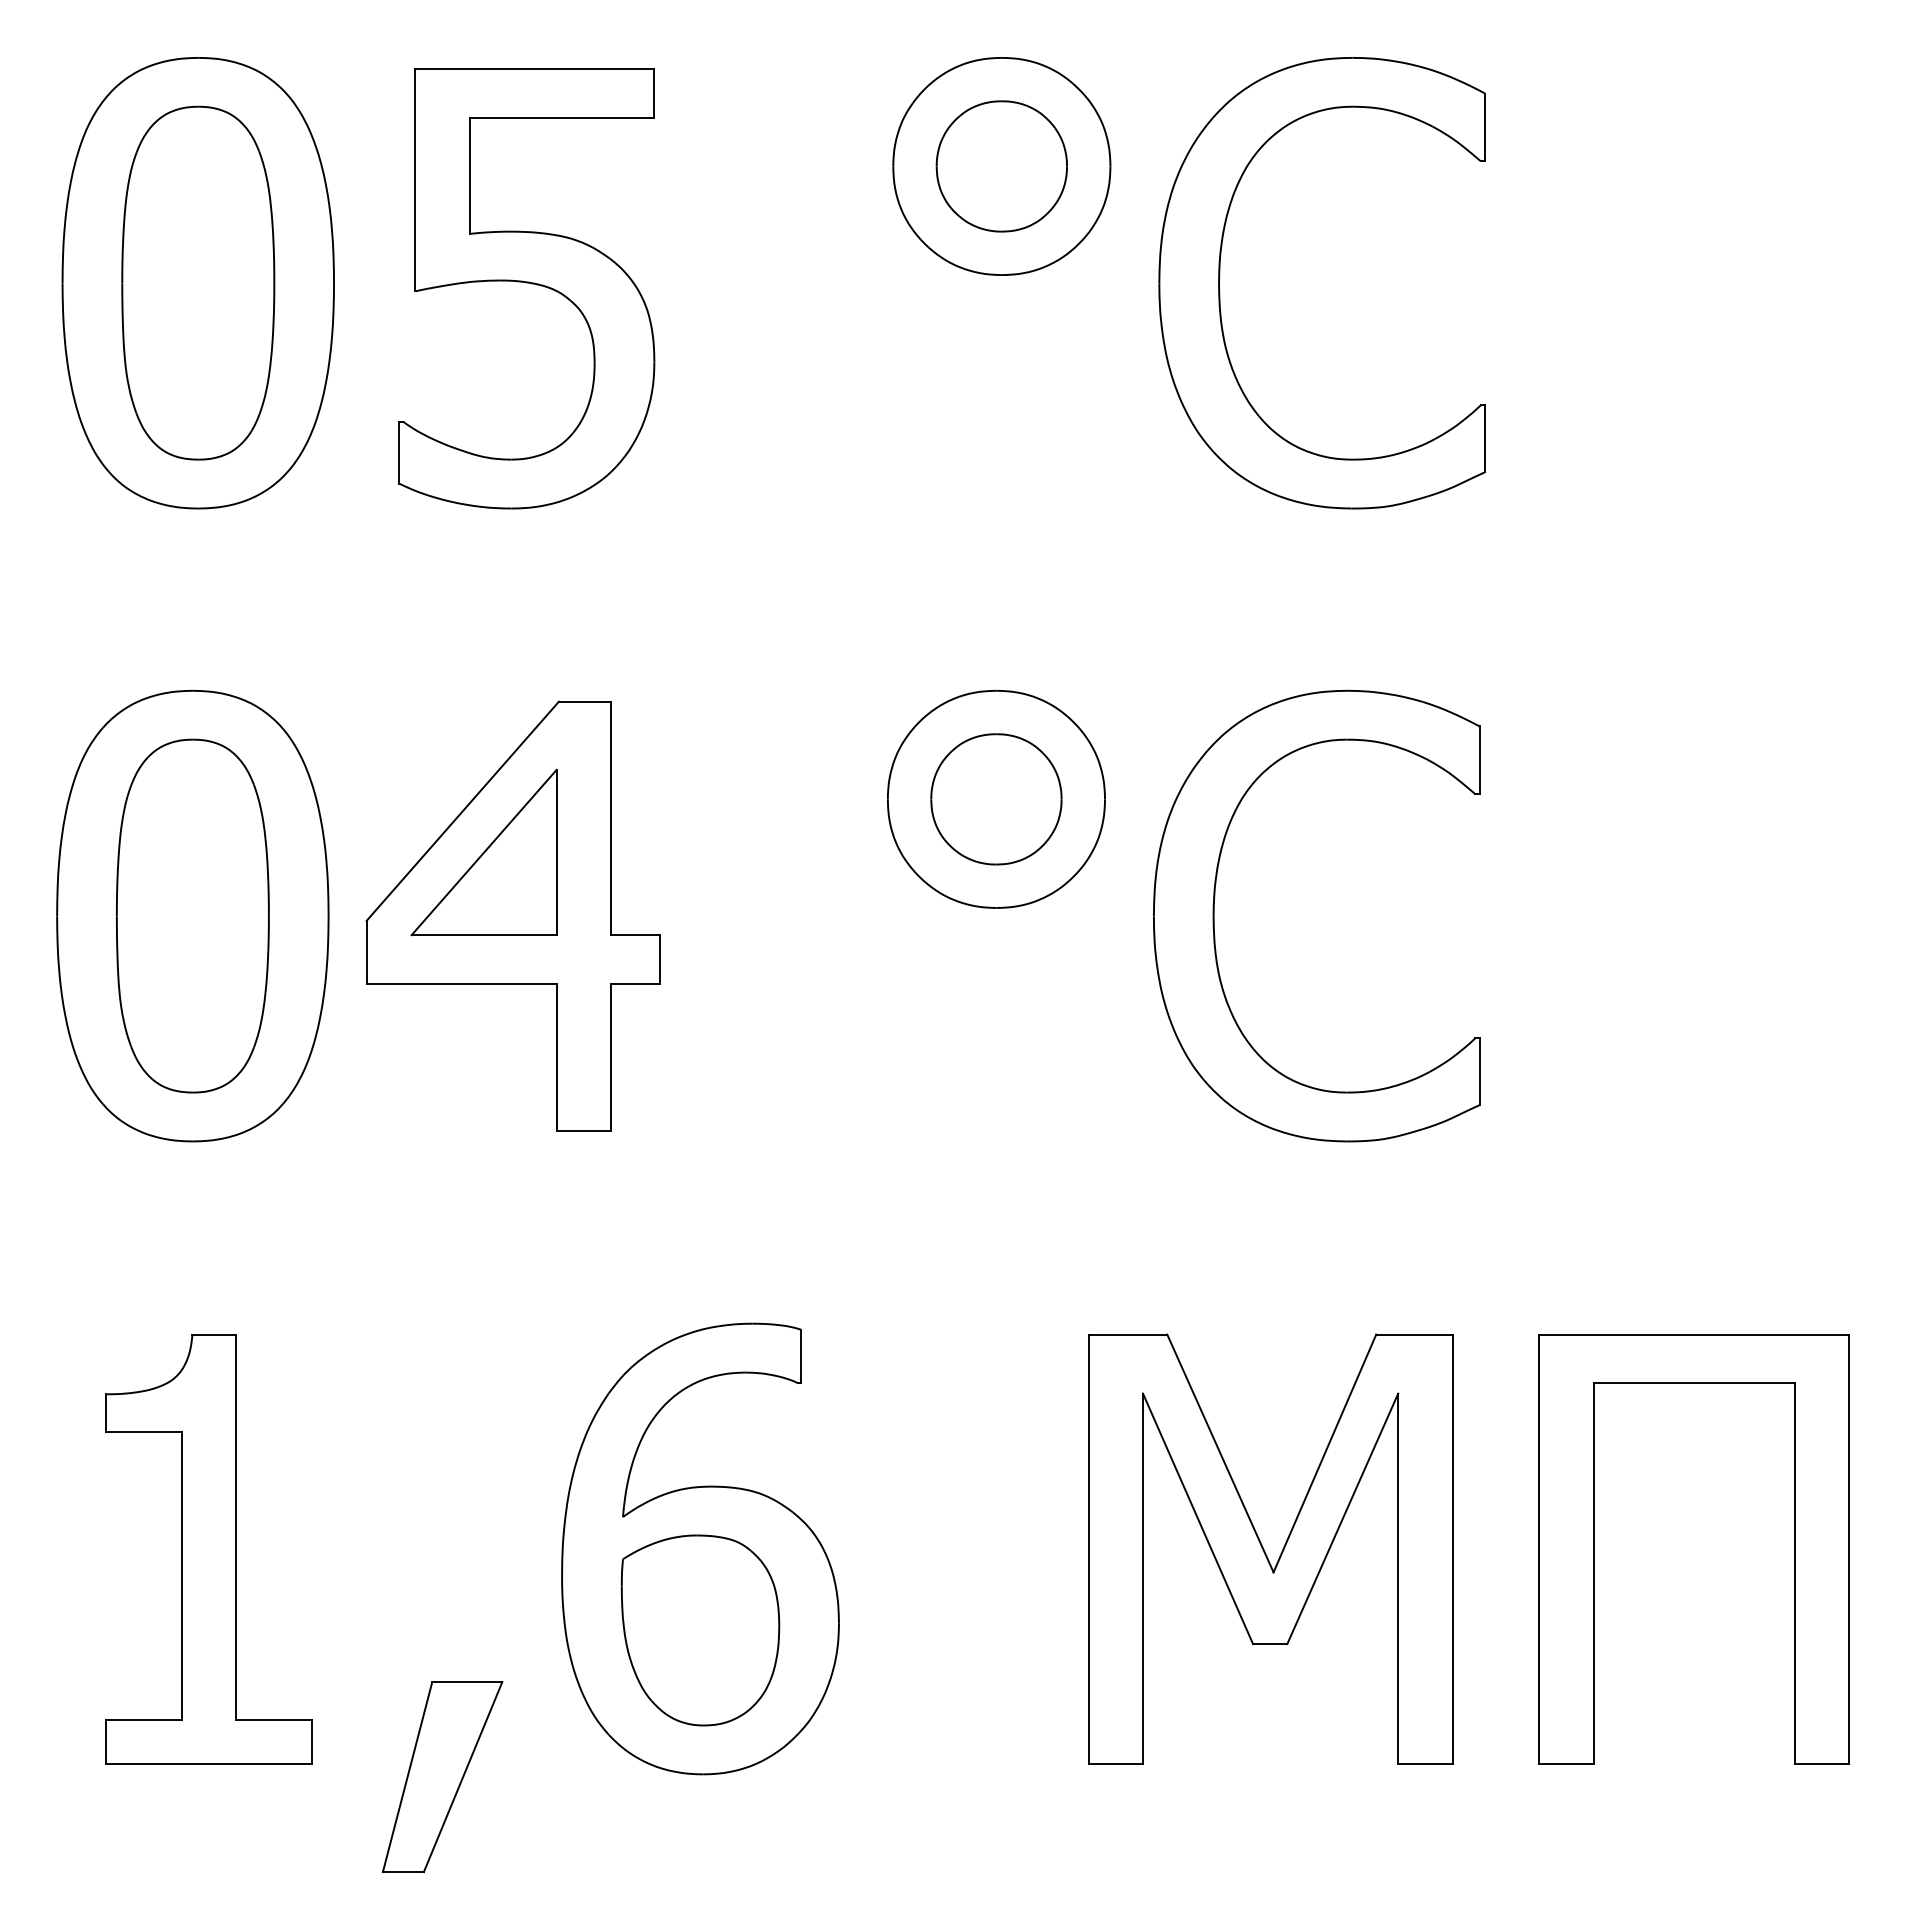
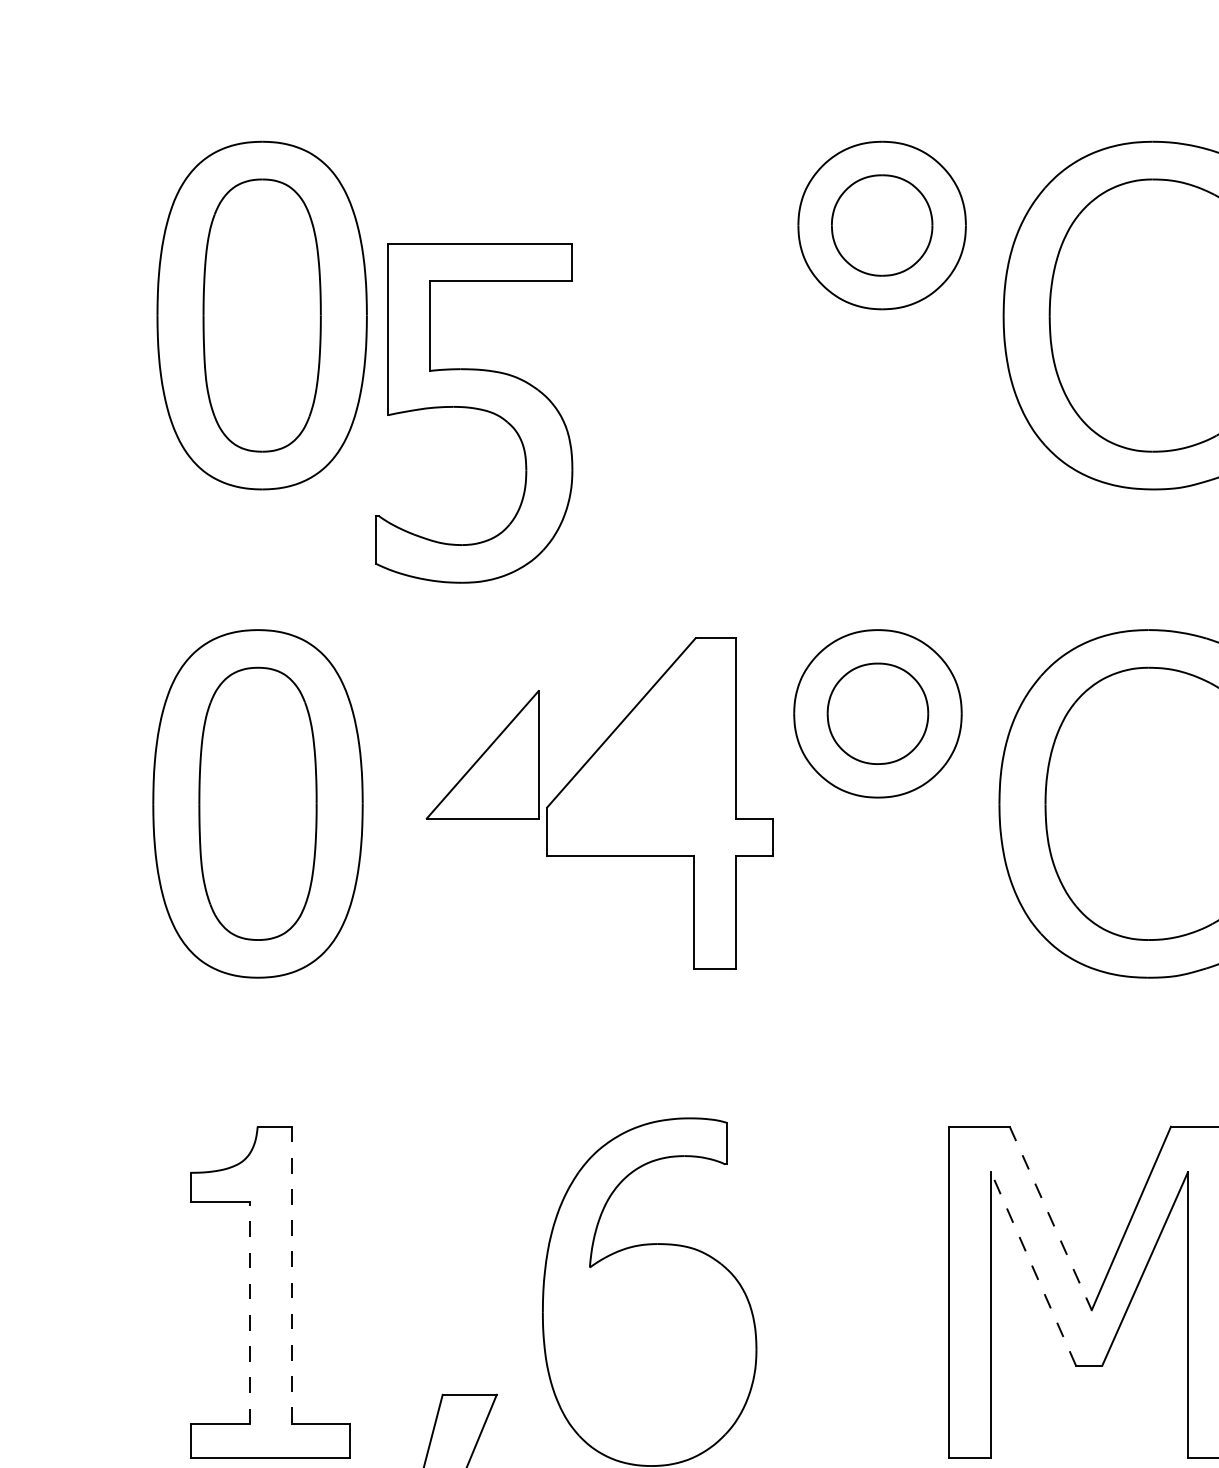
part: (526, 288) -> (473, 413), moved
part: (512, 915) -> (659, 803), moved
line: (1220, 1453) -> (1050, 1218), solid -> dashed
line: (1198, 1518) -> (1033, 1268), solid -> dashed
line: (236, 1527) -> (291, 1275), solid -> dashed
line: (182, 1576) -> (250, 1313), solid -> dashed
part: (700, 1630) -> (649, 1355), removed

